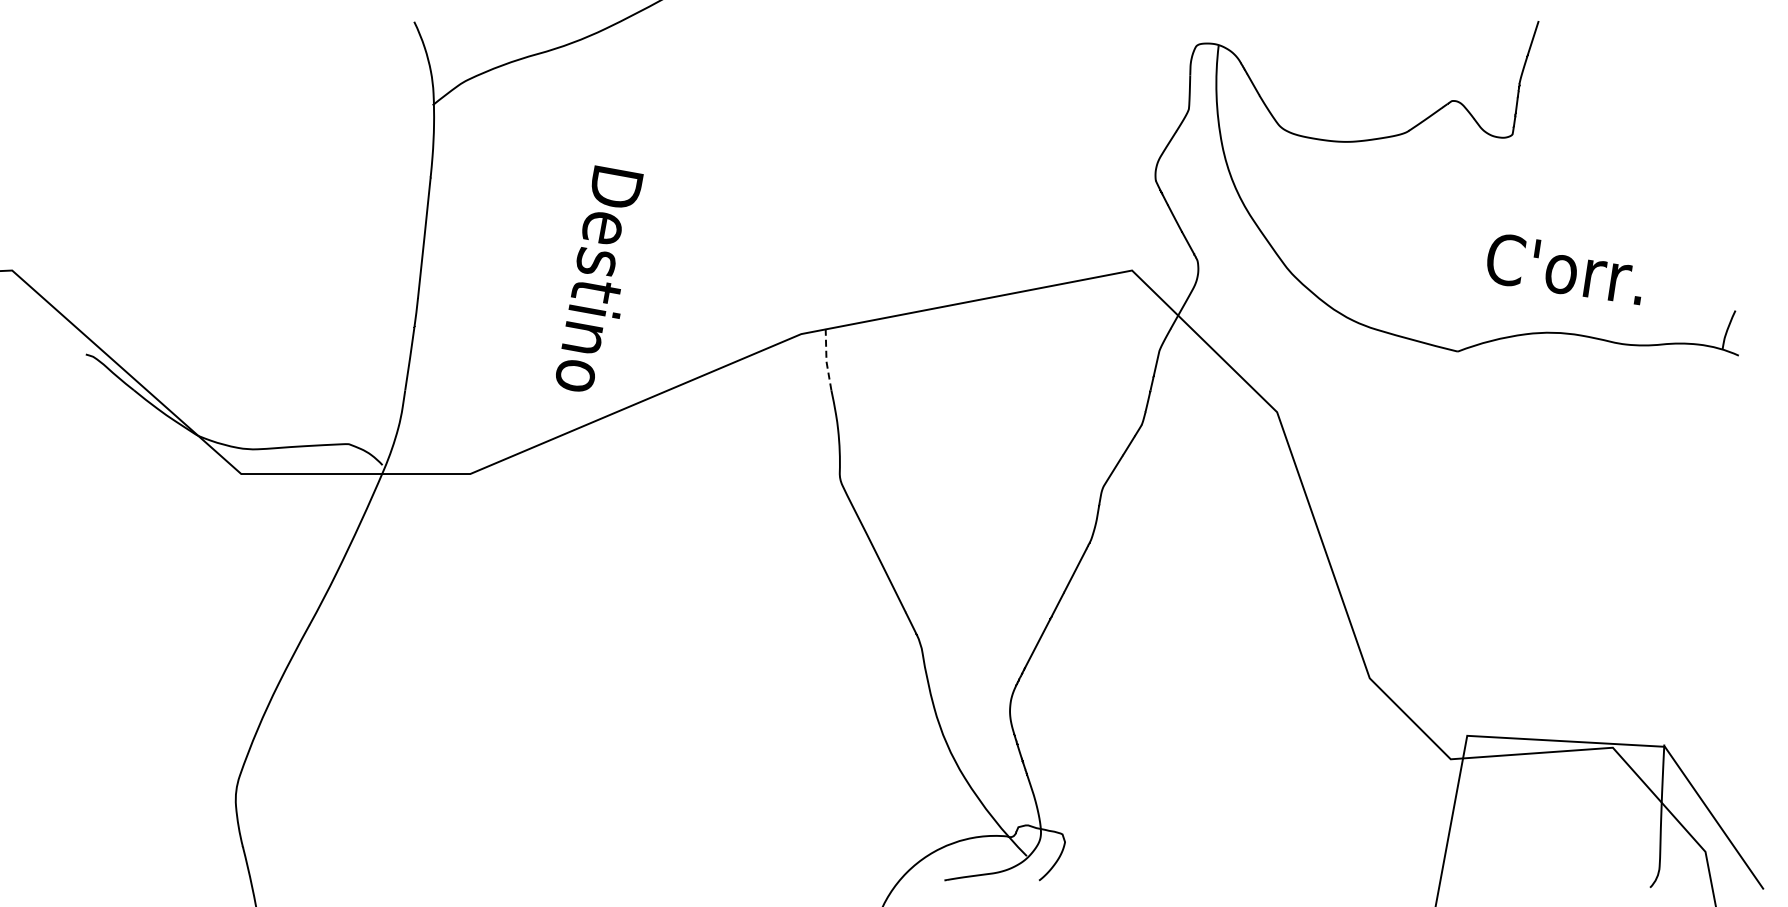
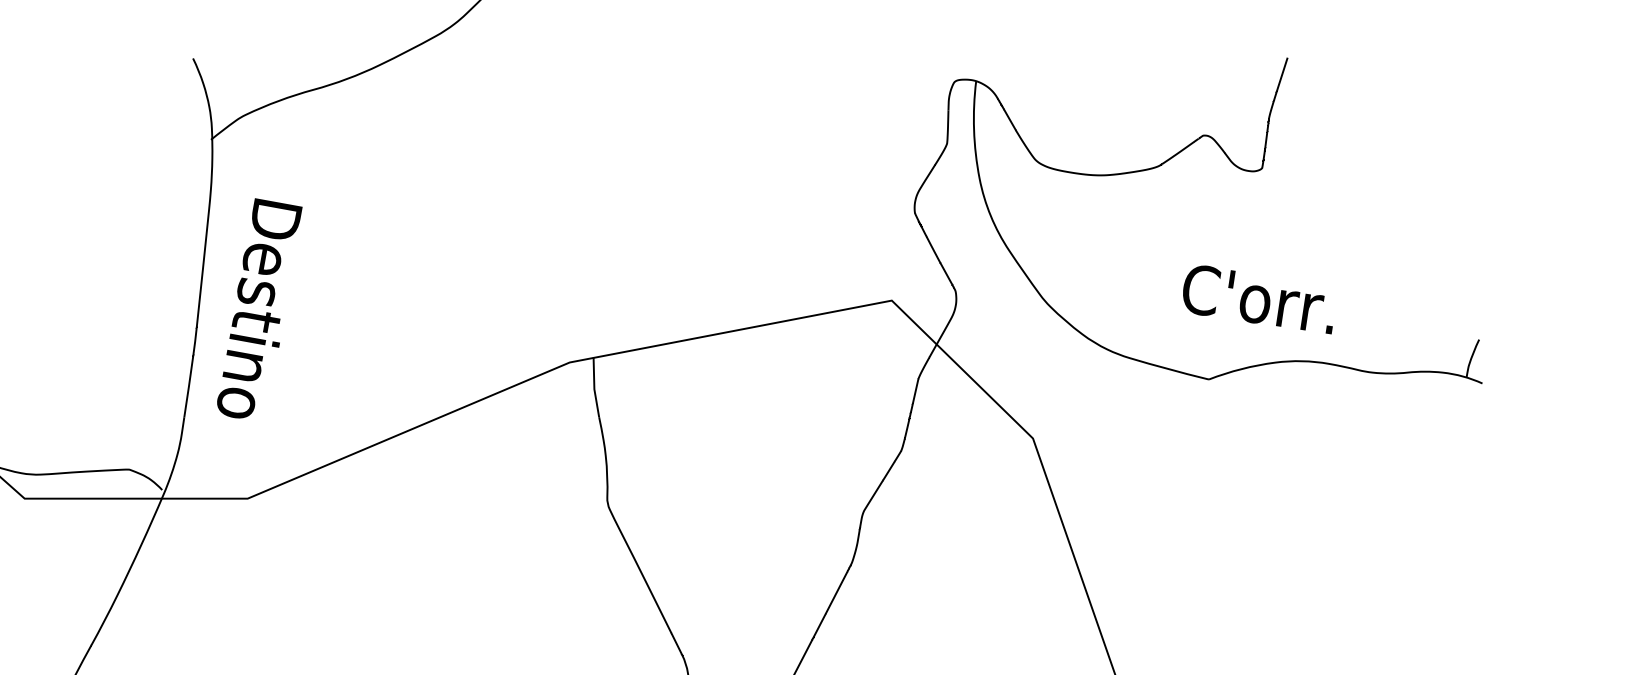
text: (1564, 269) -> (1258, 299), moved
text: (599, 278) -> (259, 308), moved
line: (826, 360) -> (594, 388), dashed -> solid

